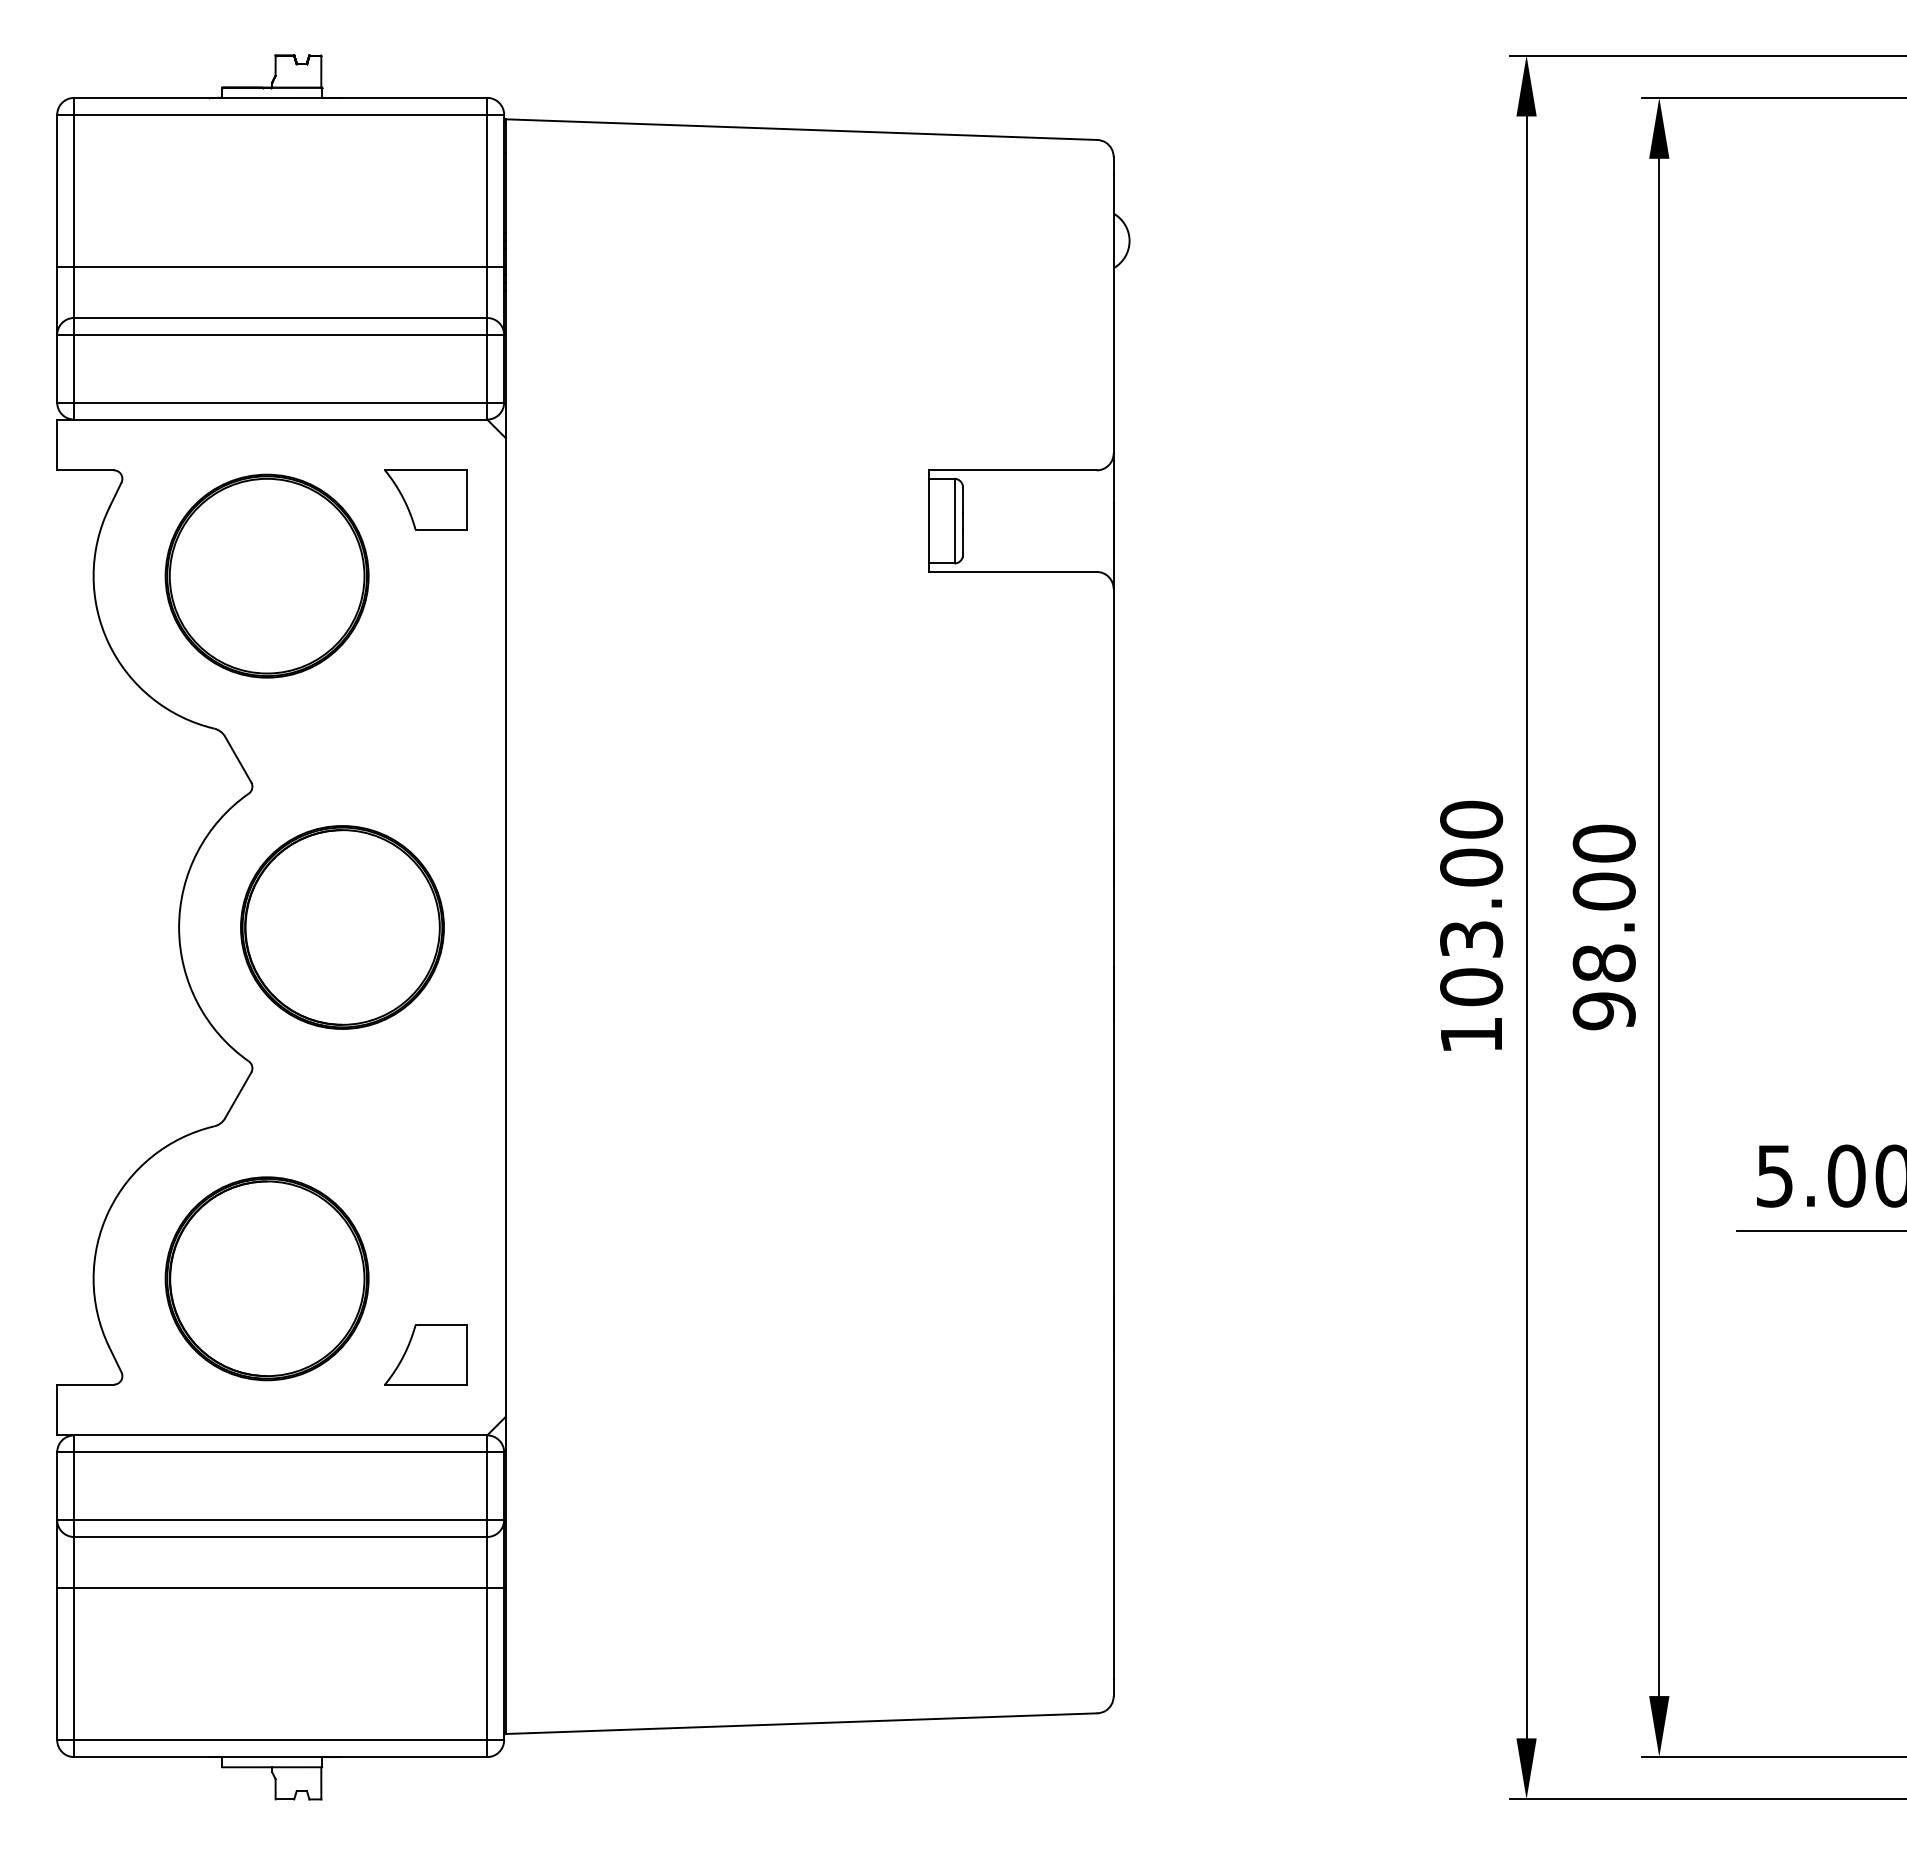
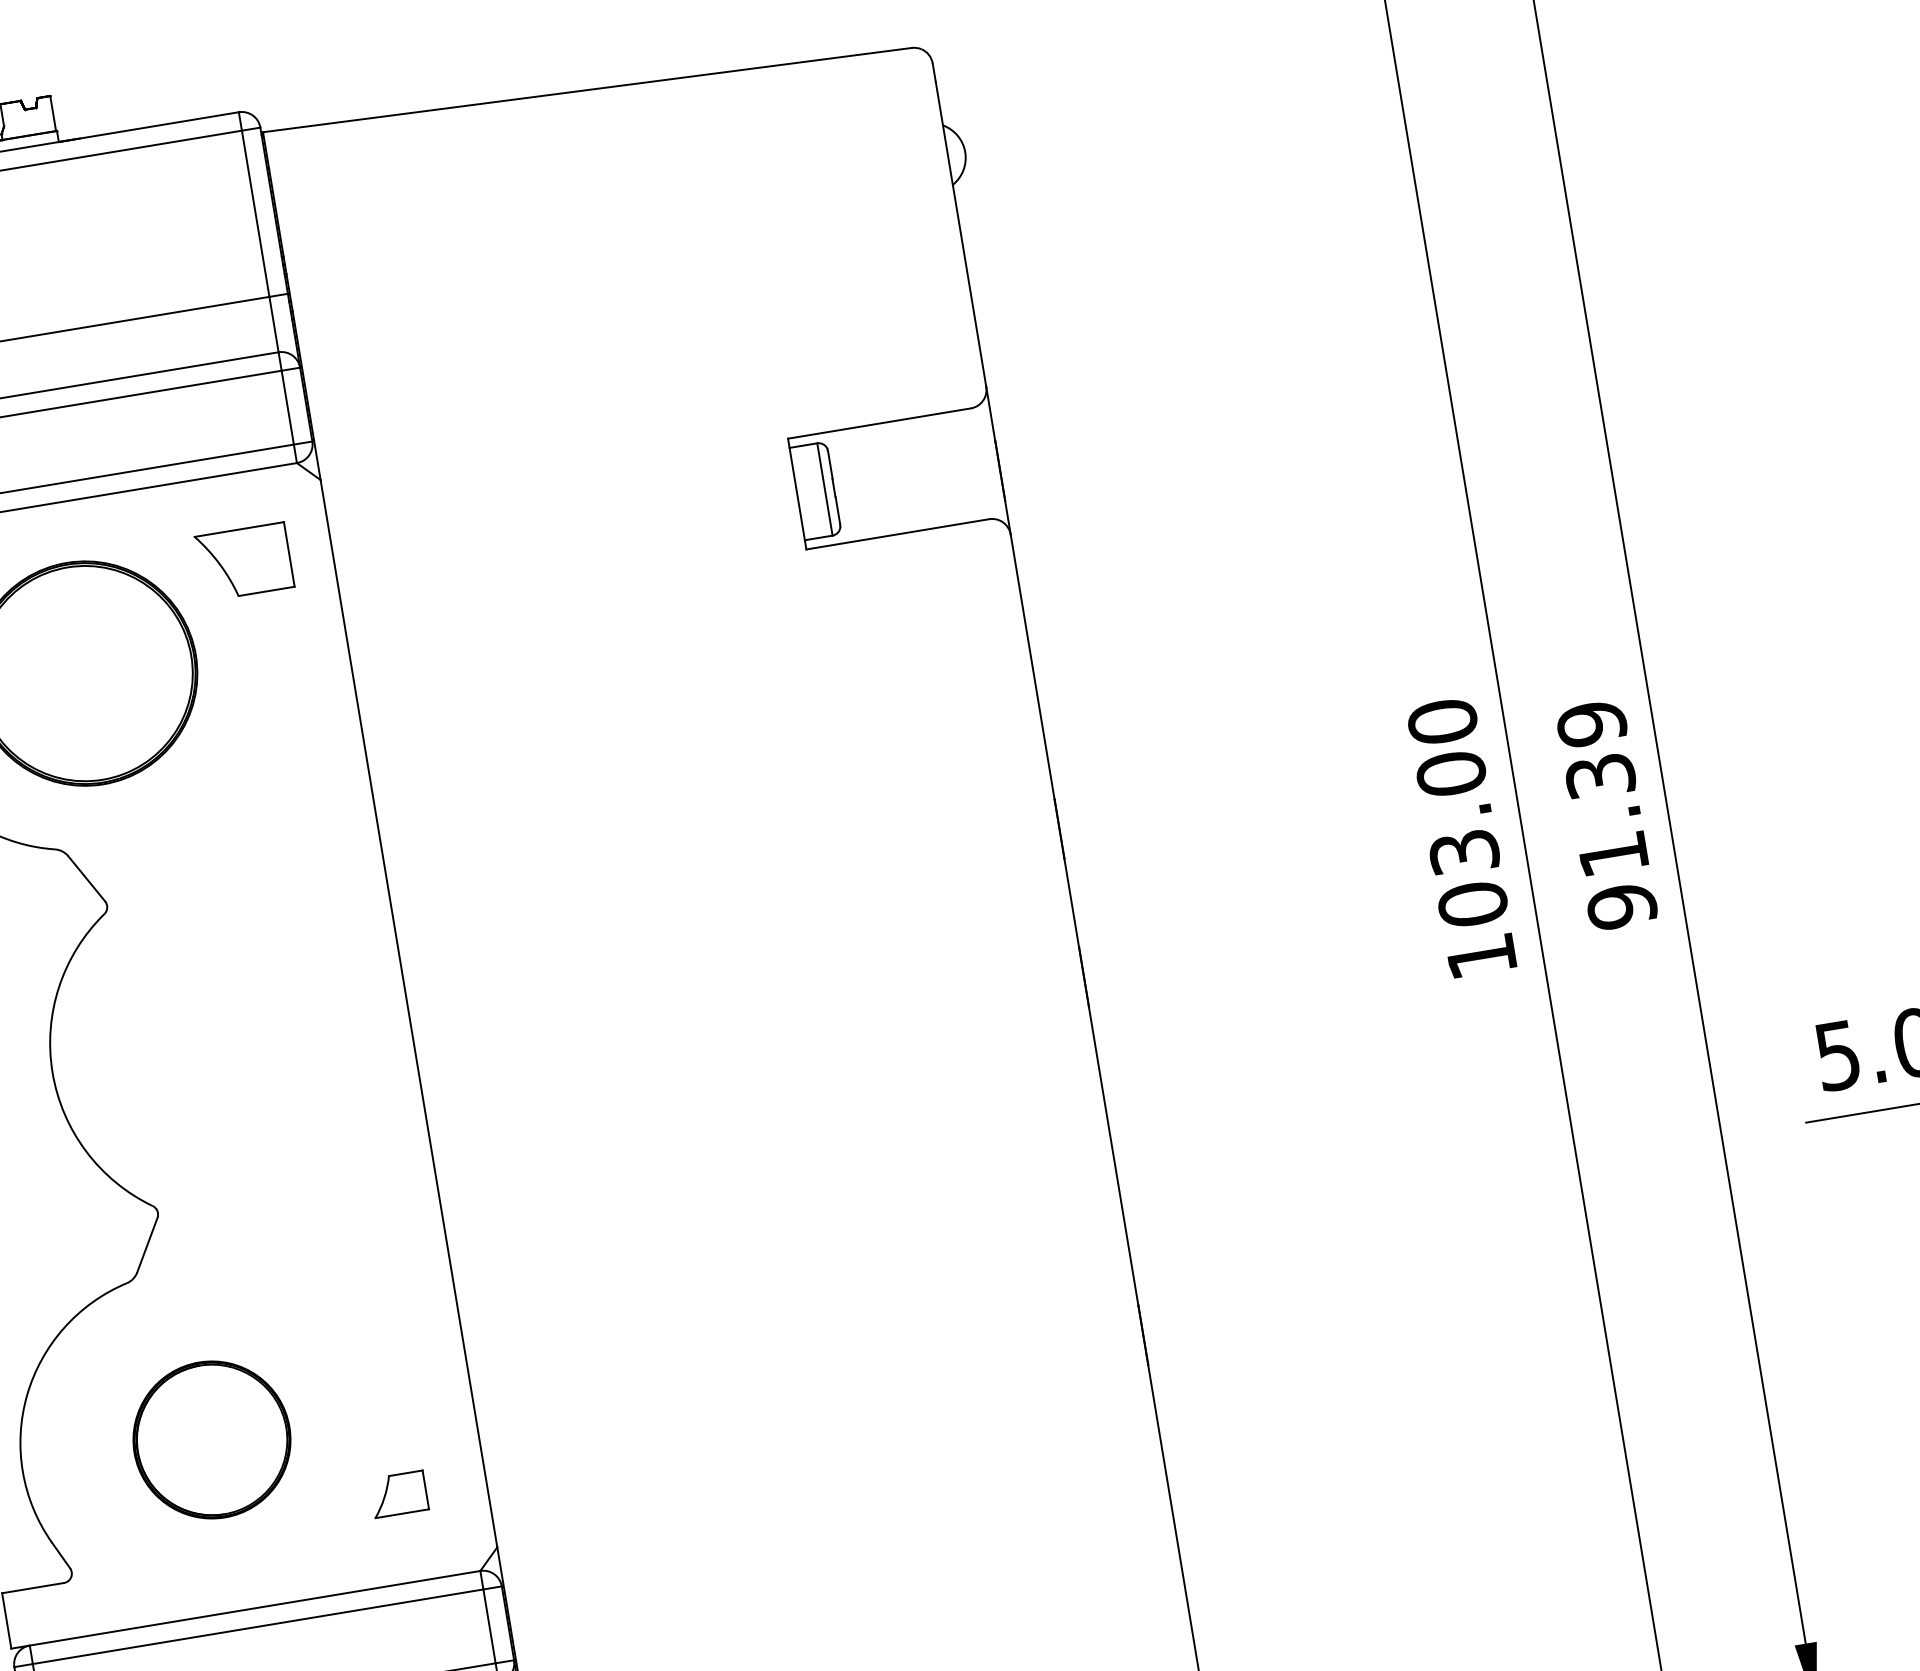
text: (1603, 902) -> (1601, 788), 98.00 -> 91.39
part: (342, 927) -> (230, 1043), removed
part: (266, 1278) -> (211, 1439), size x0.7
part: (425, 1354) -> (398, 1493), size x0.6

